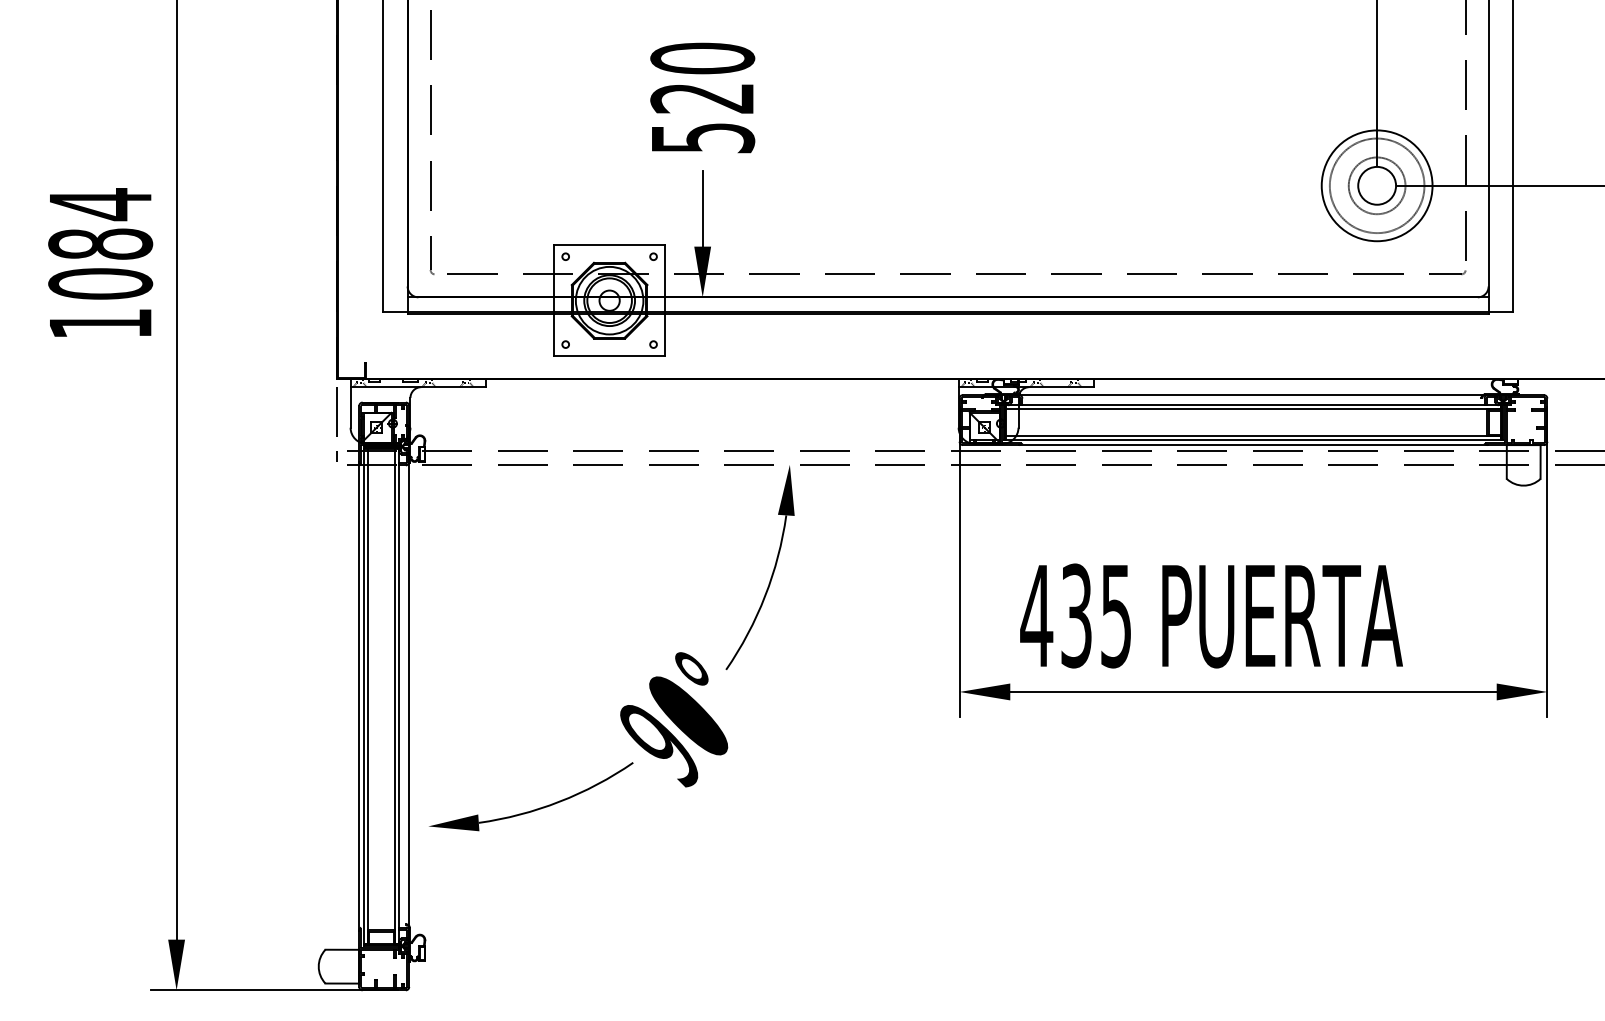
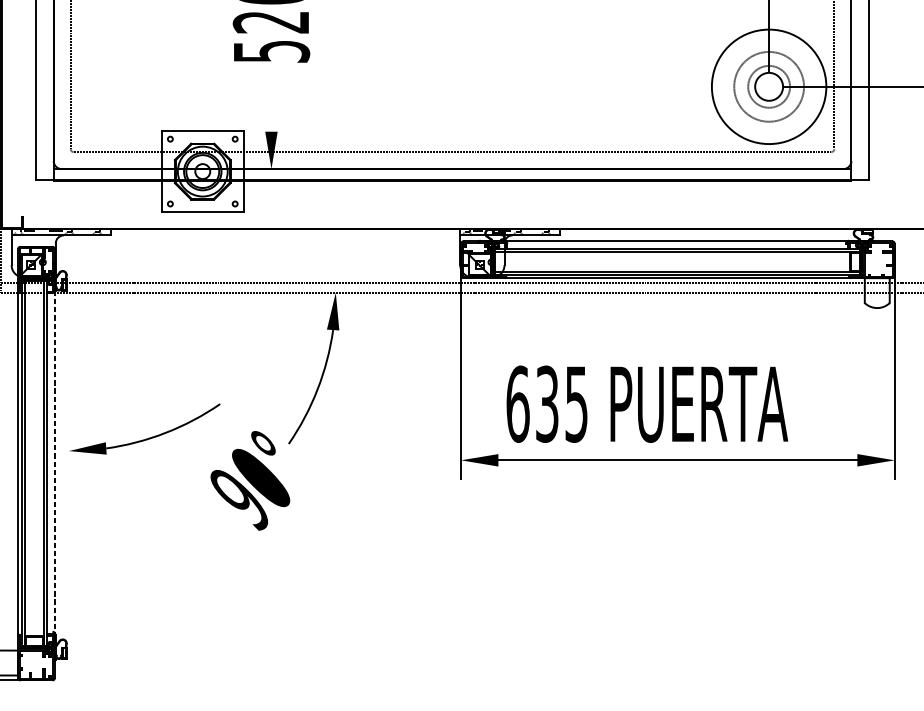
circle: (1376, 185) -> (768, 86), size x1.4
line: (702, 208) -> (271, 103), removed
text: (1036, 615) -> (517, 403), 435 -> 635
line: (409, 697) -> (55, 464), solid -> dashed
part: (536, 808) -> (148, 437), moved

